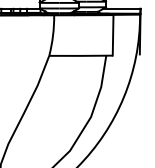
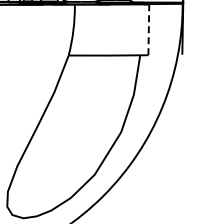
line: (112, 35) -> (148, 29), solid -> dashed

